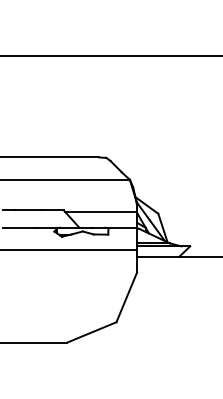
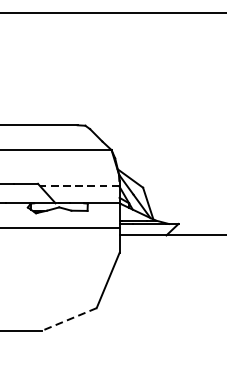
line: (100, 211) -> (78, 185), solid -> dashed
line: (91, 332) -> (68, 319), solid -> dashed

